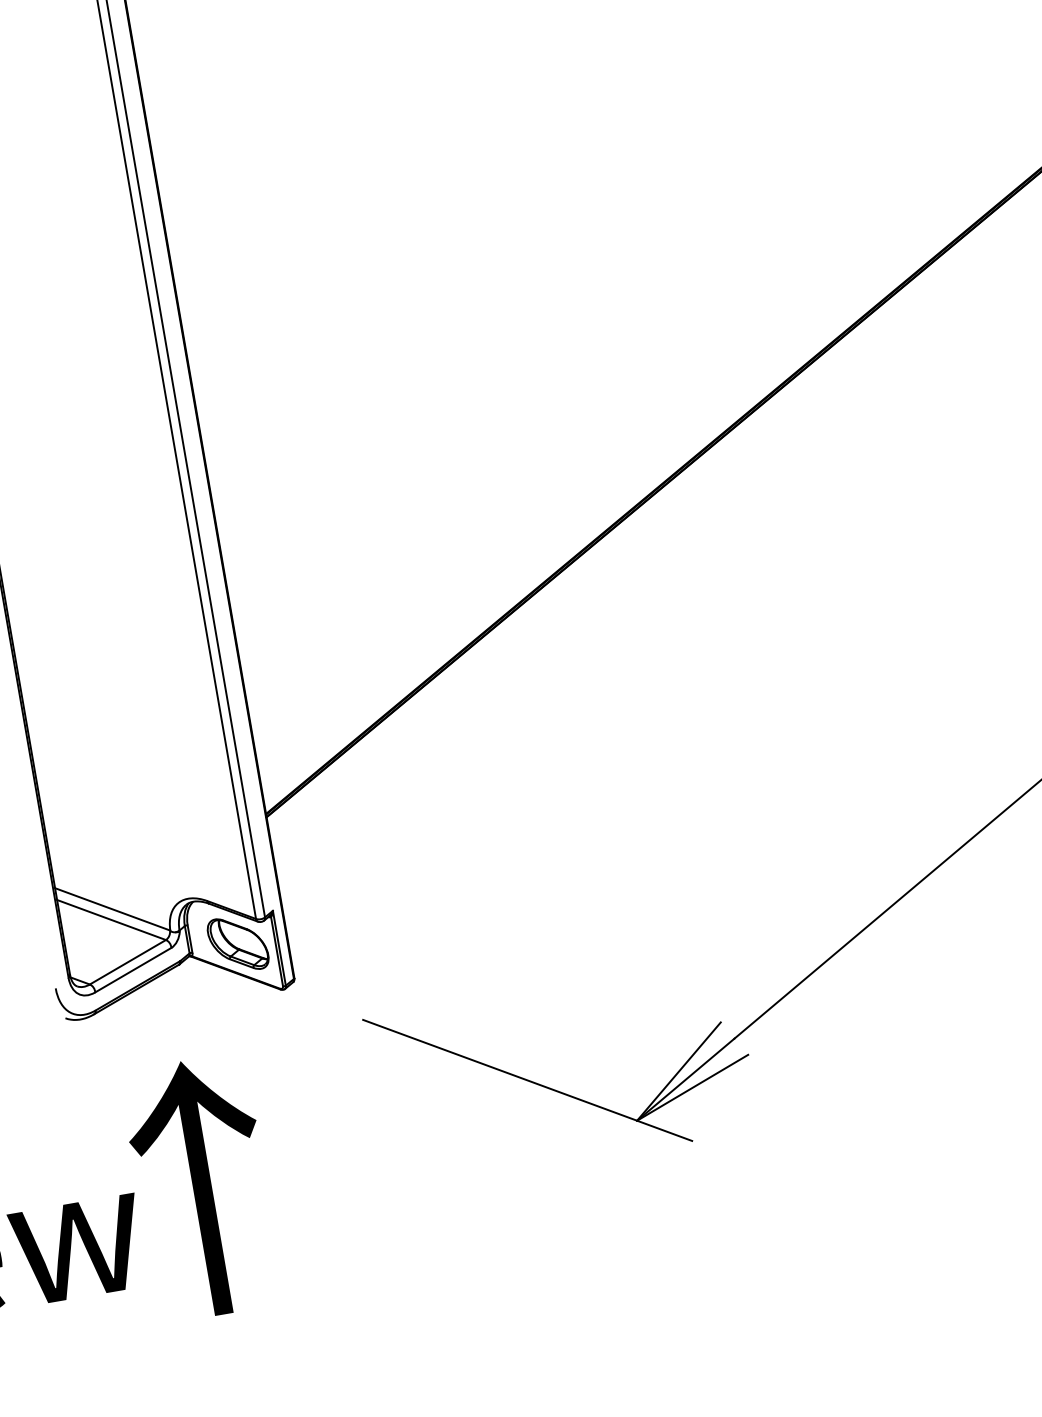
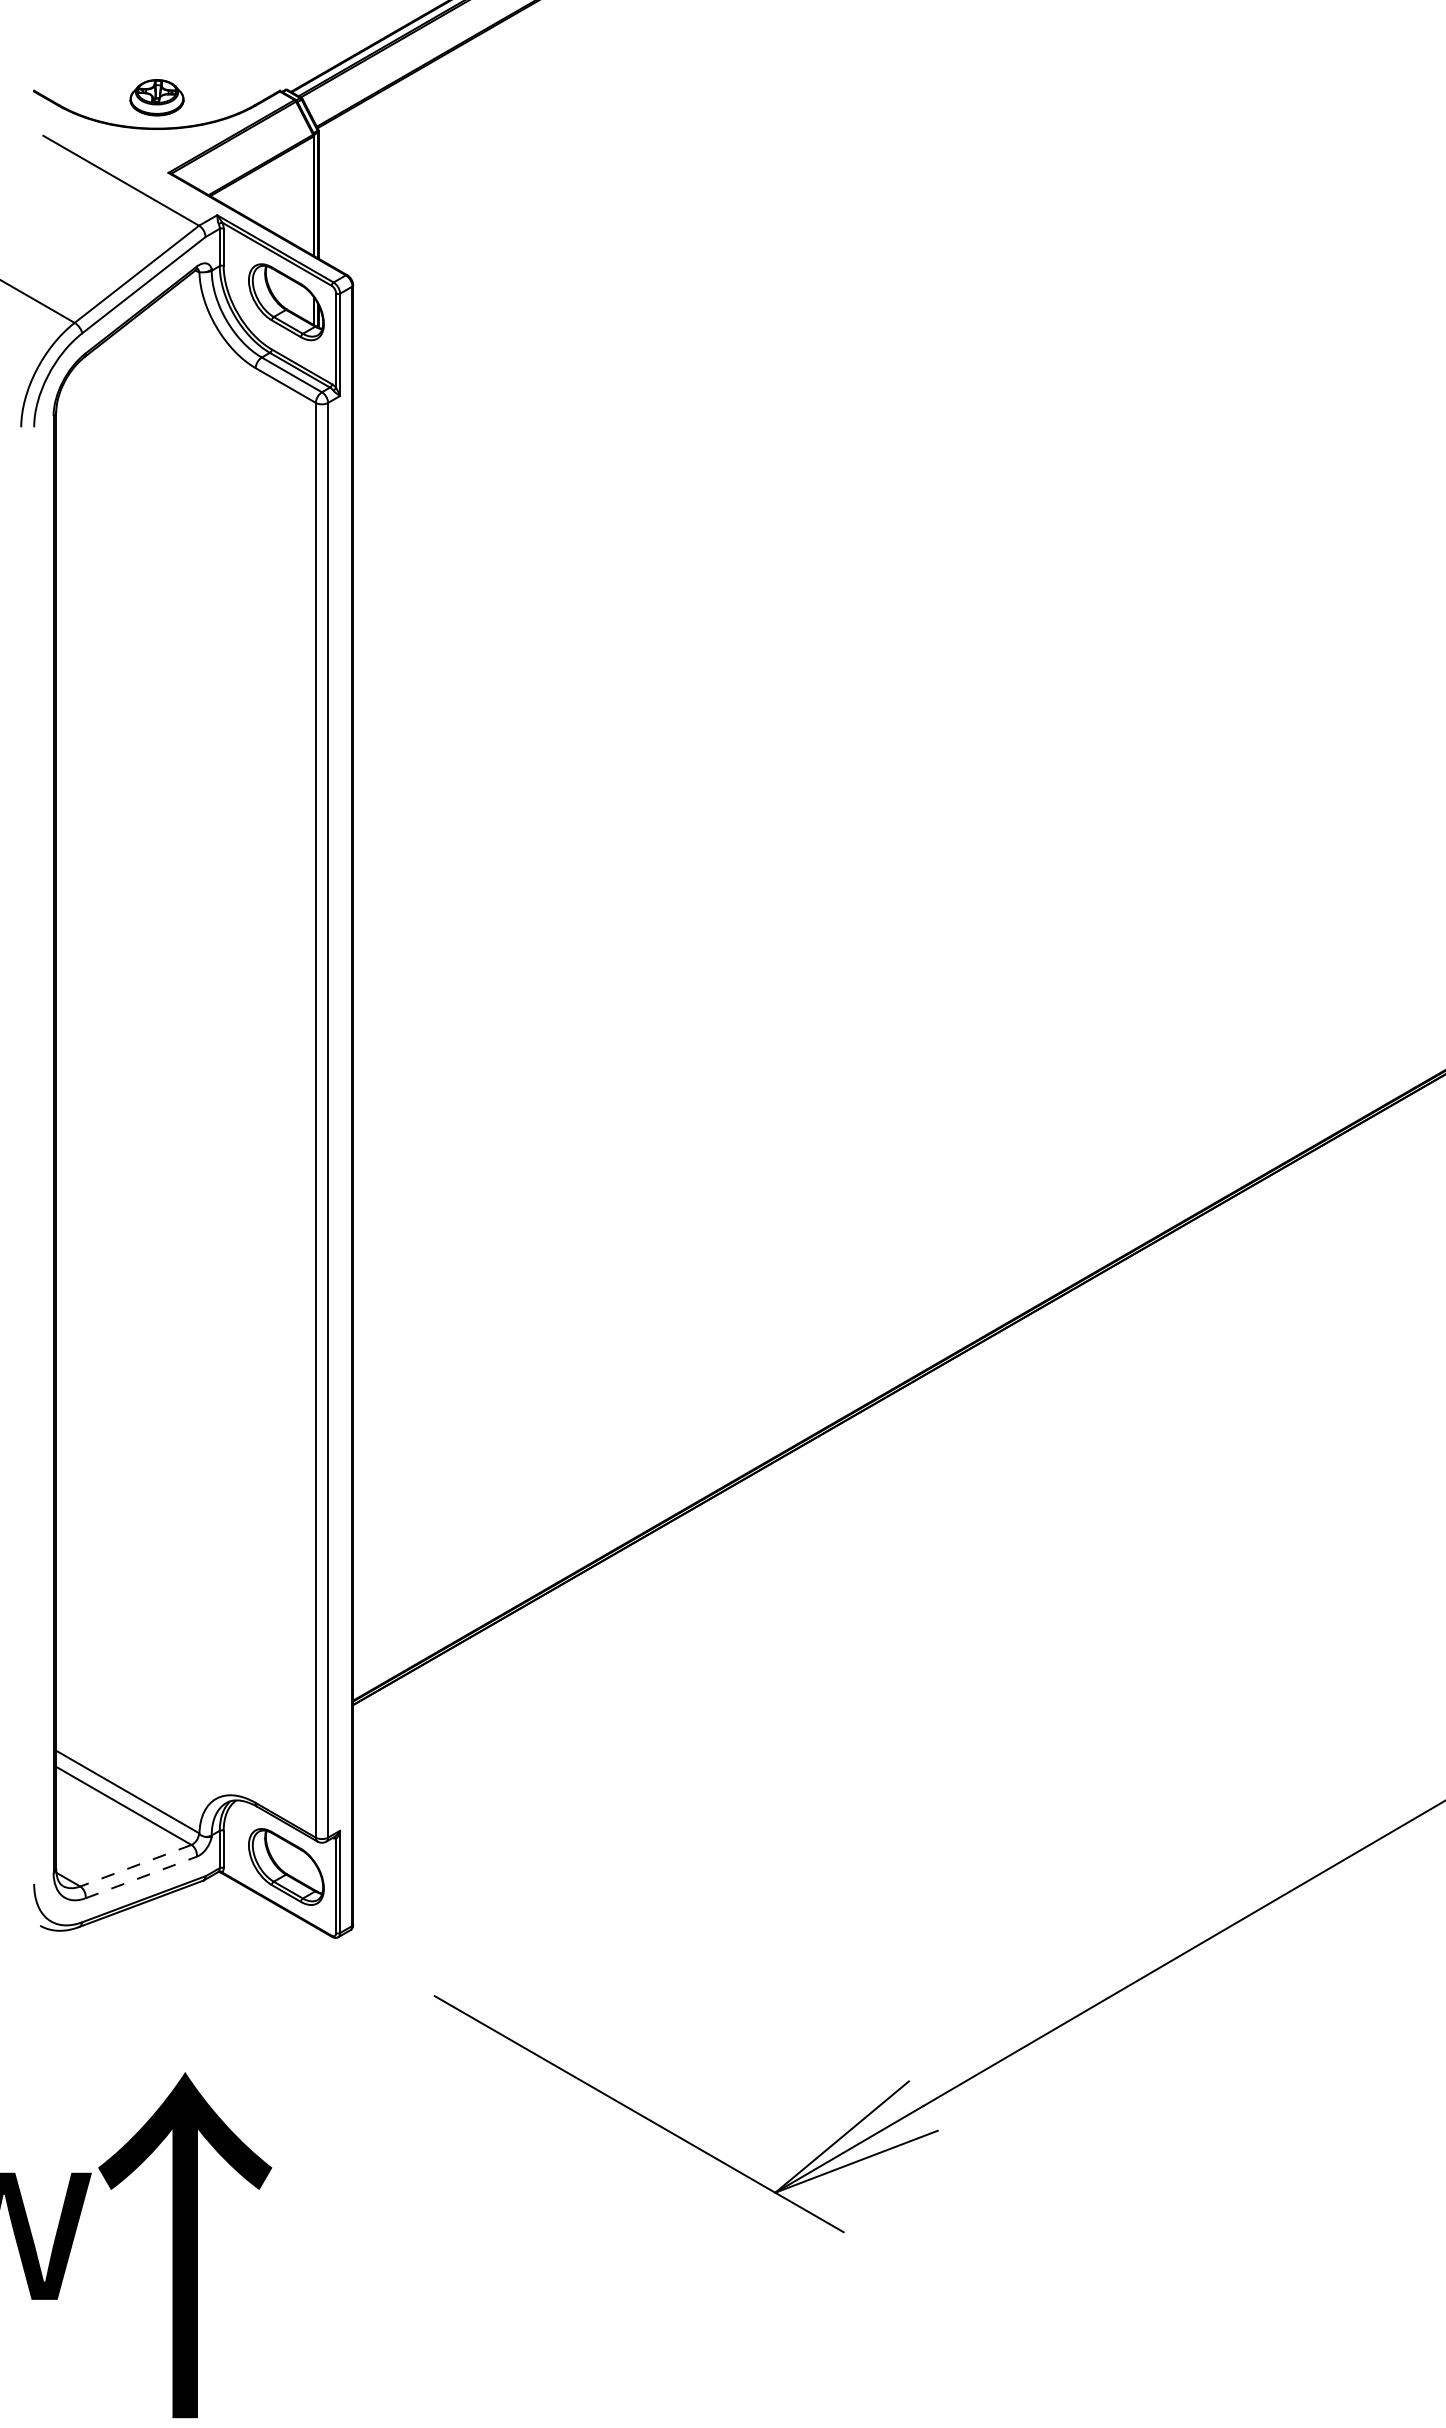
line: (127, 962) -> (135, 1865), solid -> dashed
line: (133, 970) -> (141, 1877), solid -> dashed
text: (202, 1188) -> (185, 2245), moved

